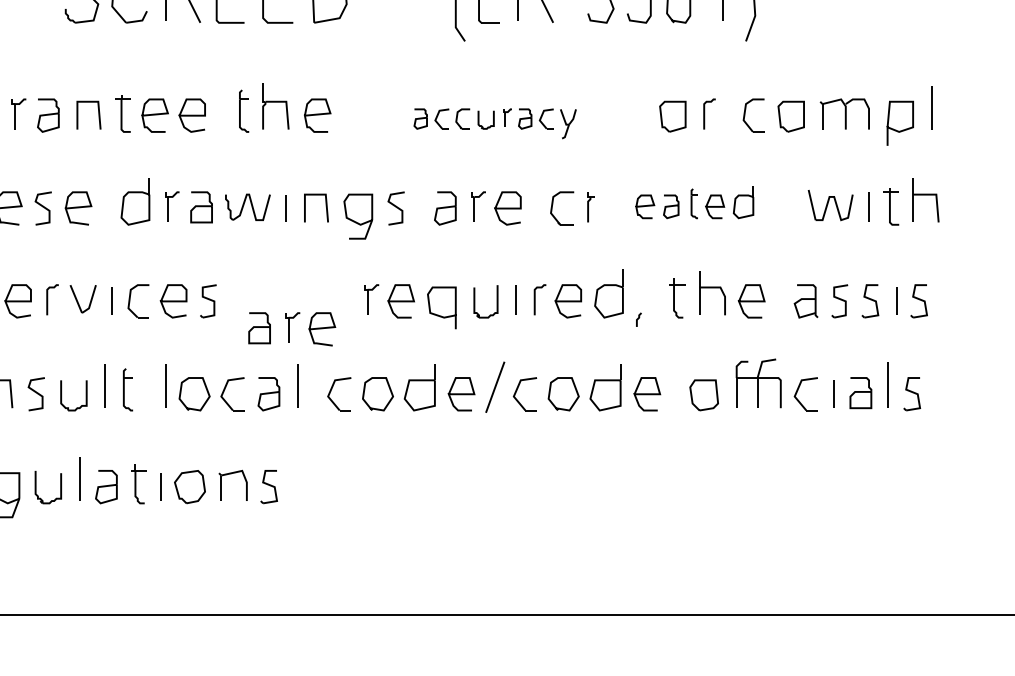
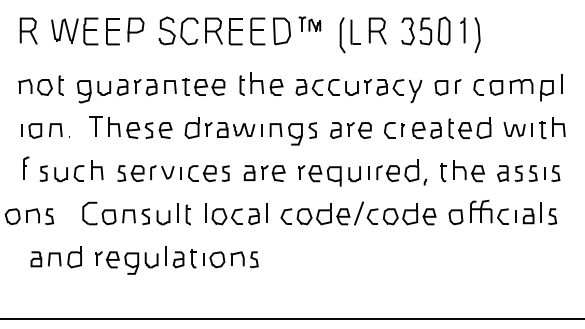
part: (494, 124) -> (358, 91), size x1.67
part: (694, 201) -> (451, 127), size x1.43
part: (291, 328) -> (264, 173), moved

